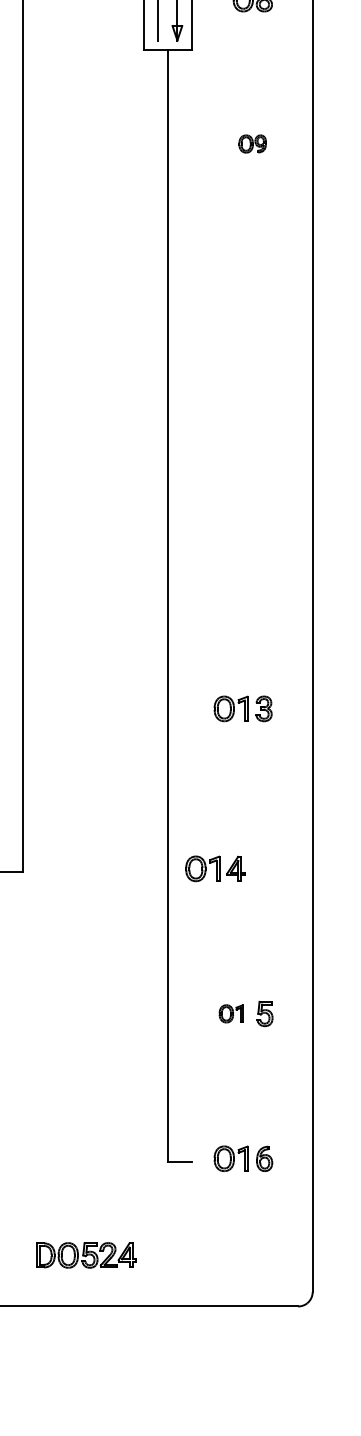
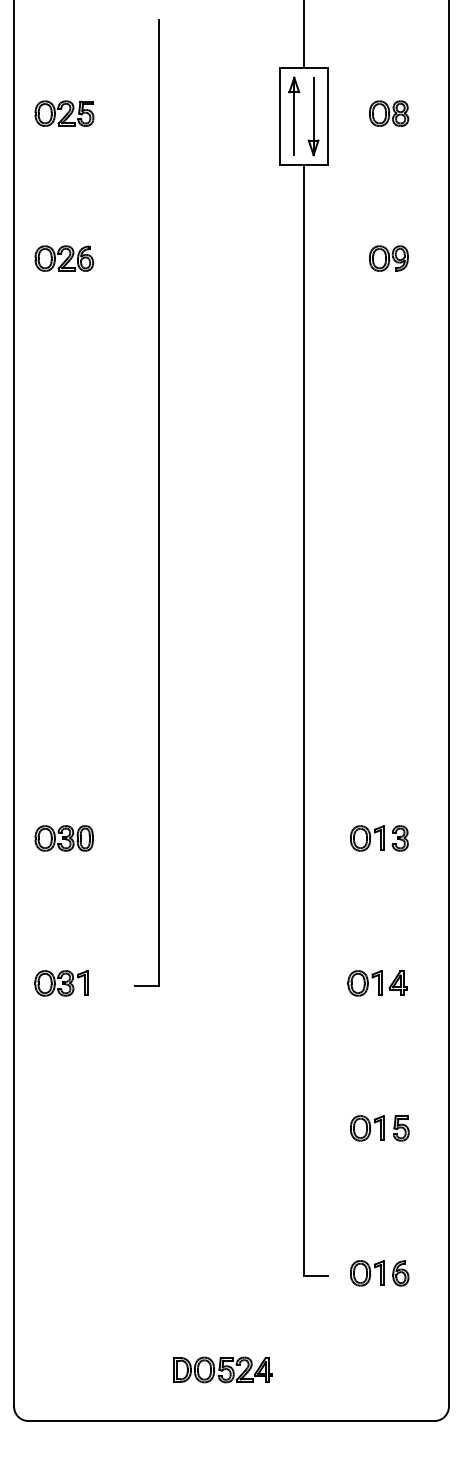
part: (252, 143) -> (388, 258), size x1.43
part: (243, 708) -> (379, 838), moved
part: (215, 868) -> (377, 983), moved
part: (231, 1013) -> (367, 1128), size x1.43

